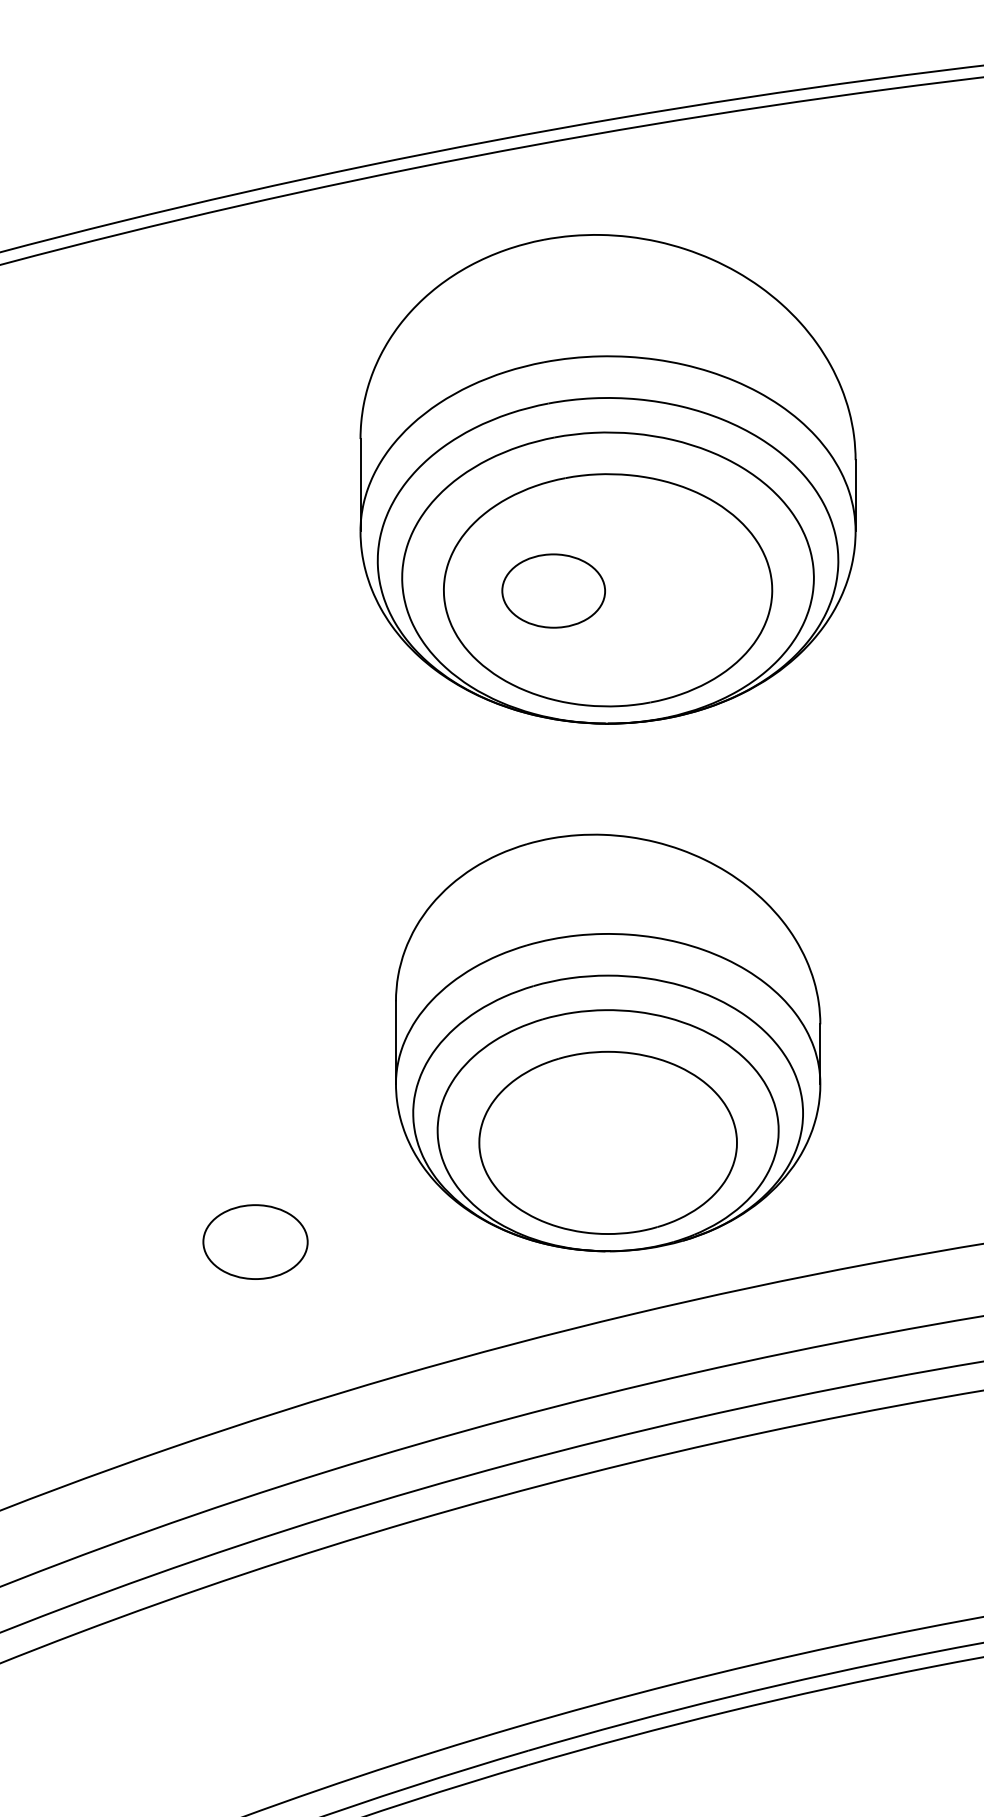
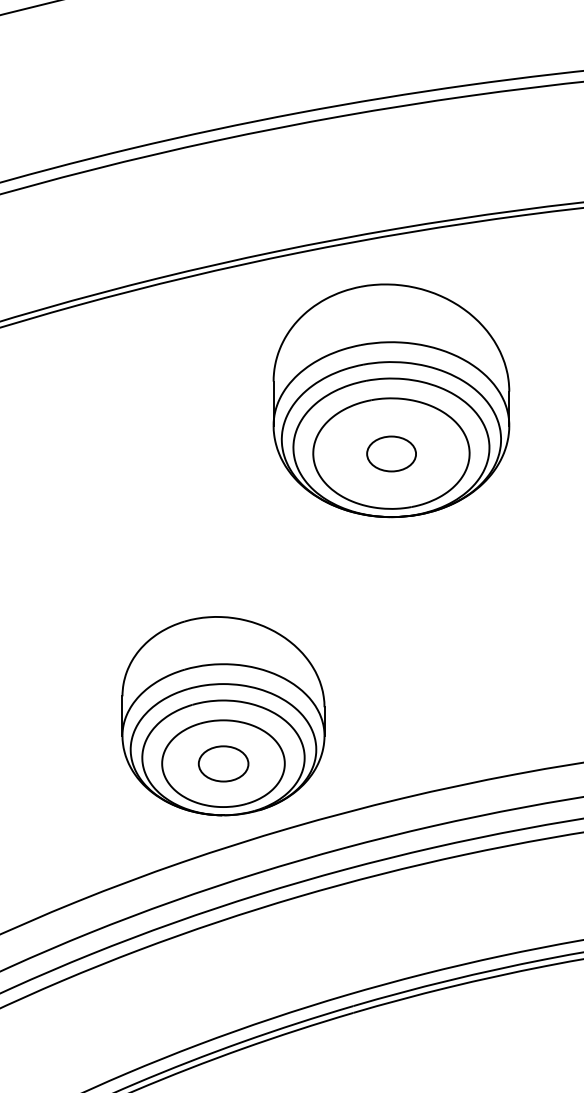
part: (553, 590) -> (391, 453), moved
part: (608, 1043) -> (223, 716), moved

